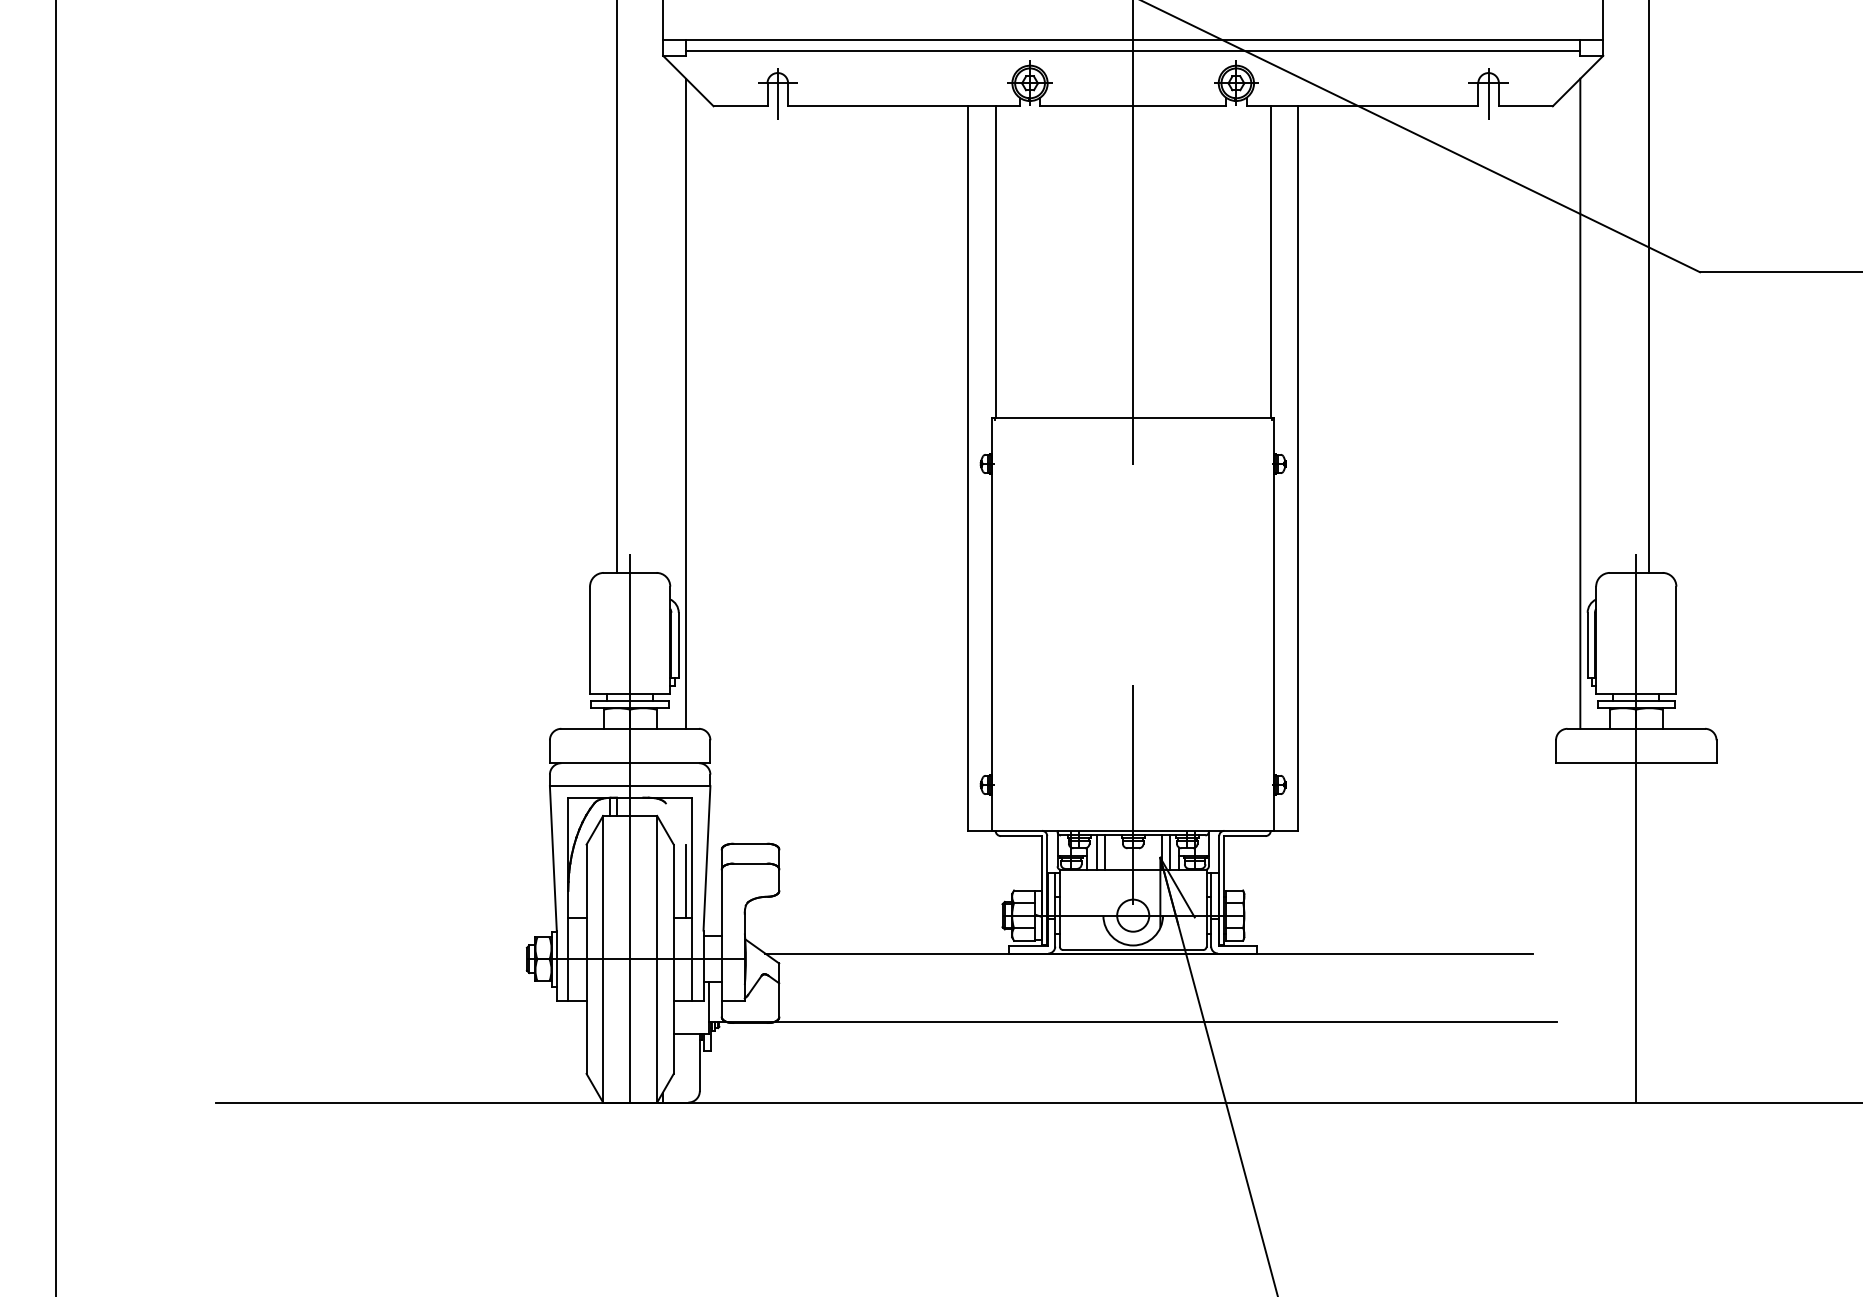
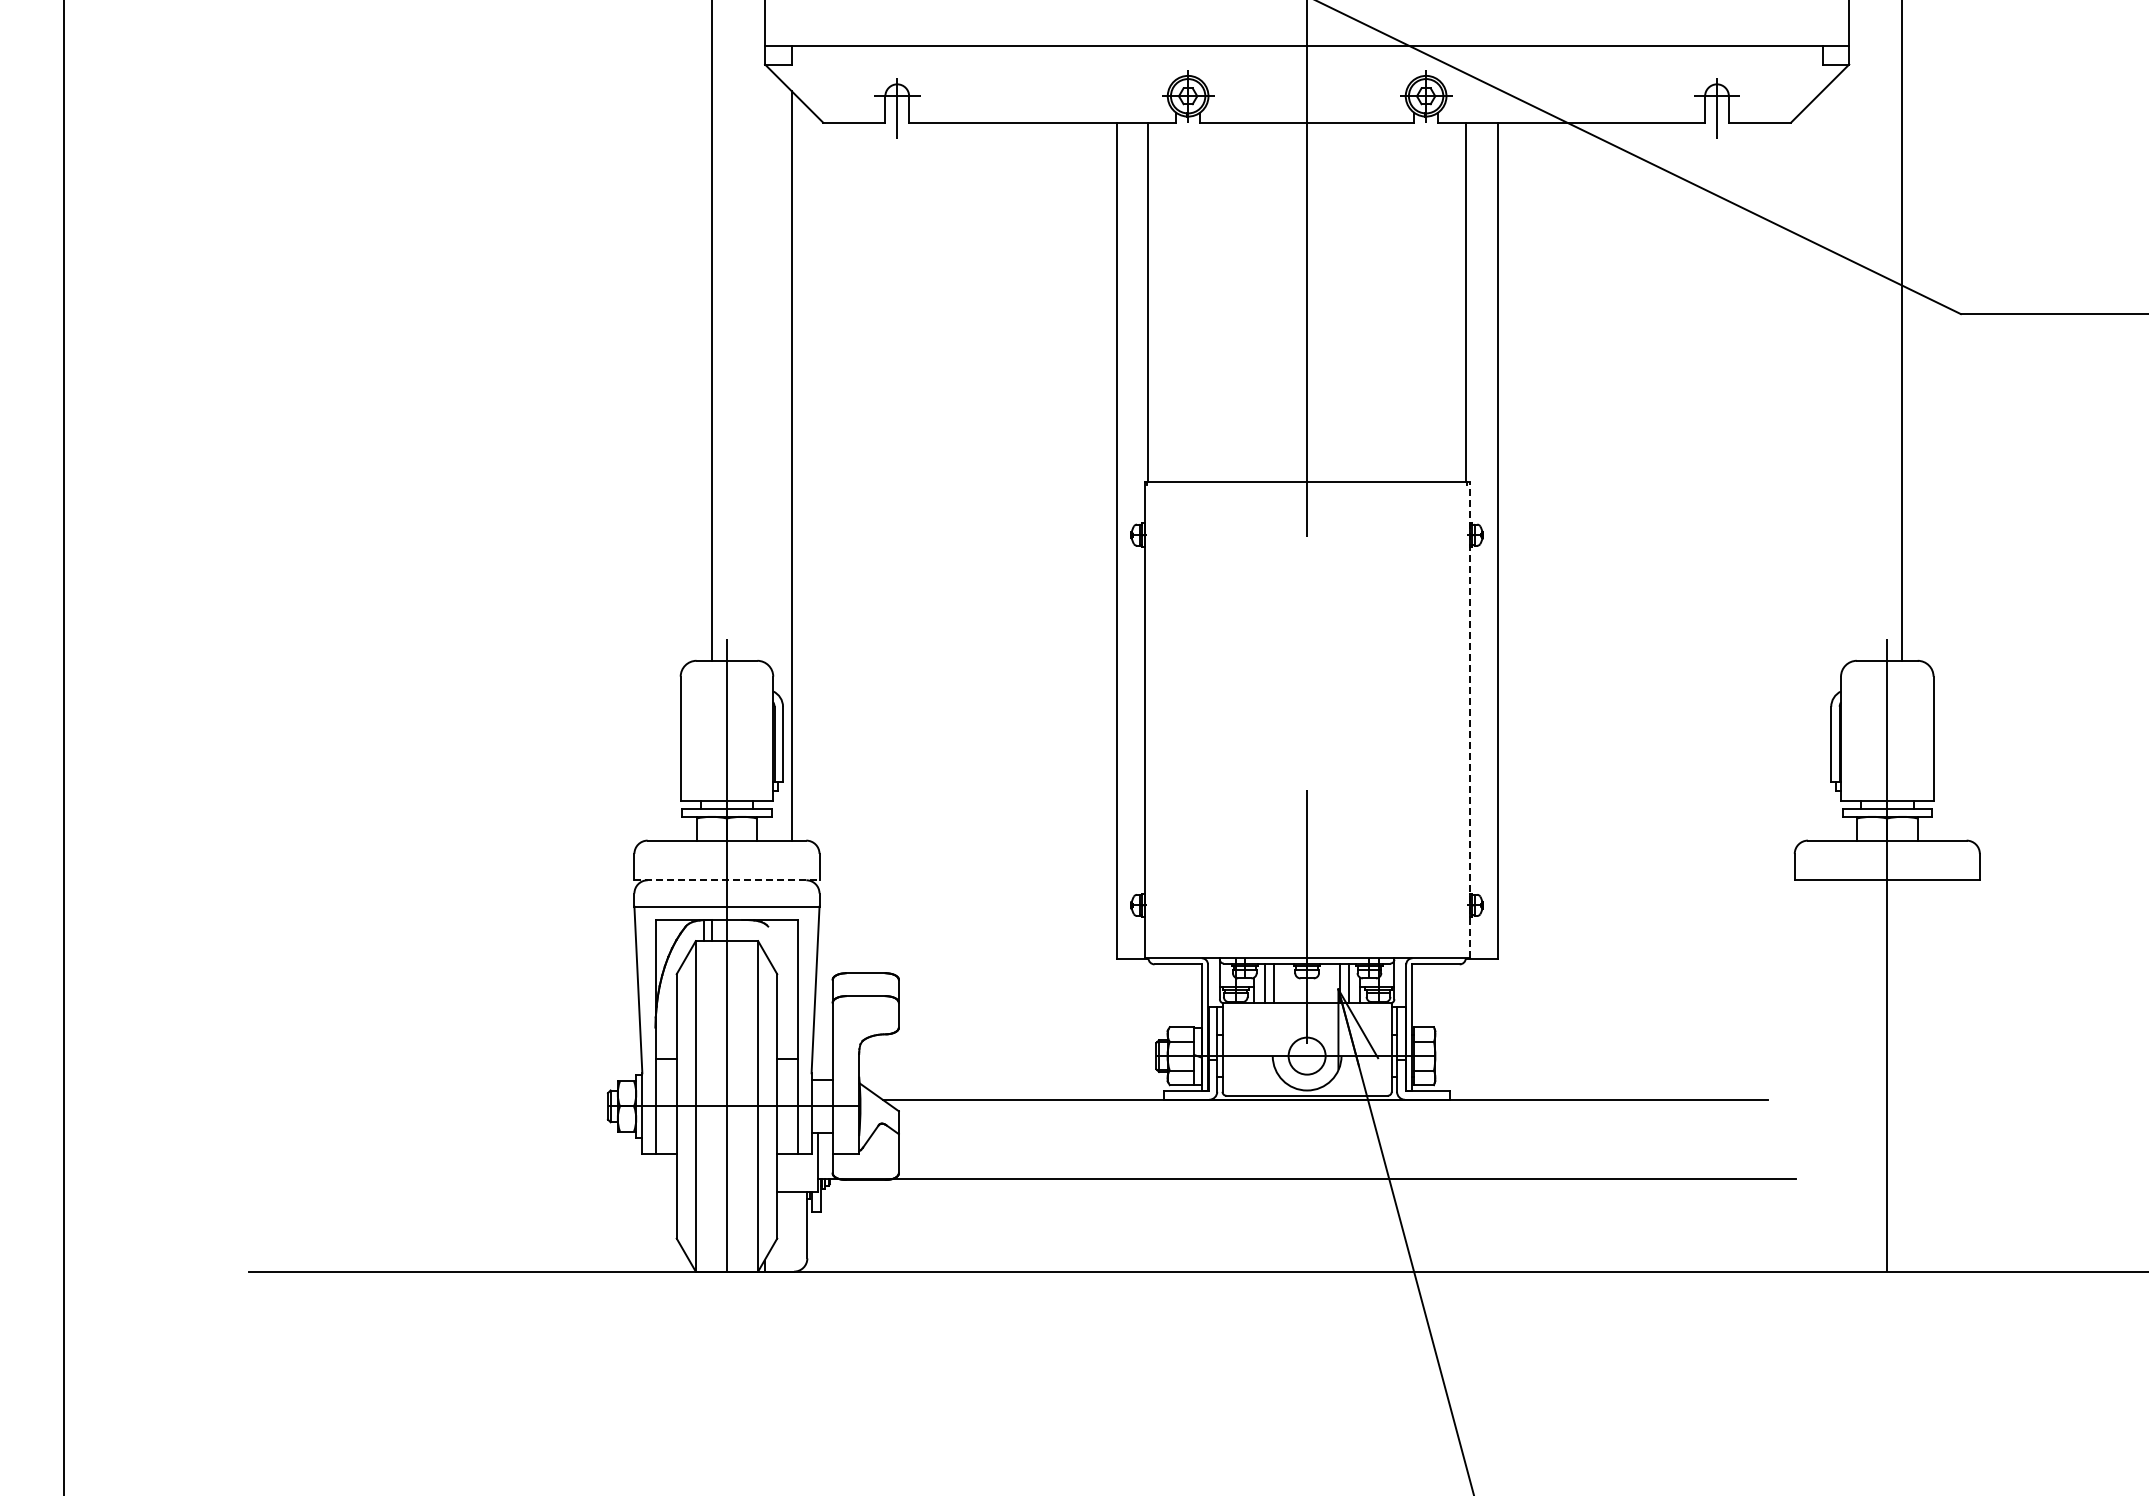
line: (1132, 51) -> (1306, 59), removed
line: (1580, 403) -> (1822, 465), removed
line: (1274, 624) -> (1469, 720), solid -> dashed
line: (629, 763) -> (726, 880), solid -> dashed
line: (686, 881) -> (791, 1016), removed

